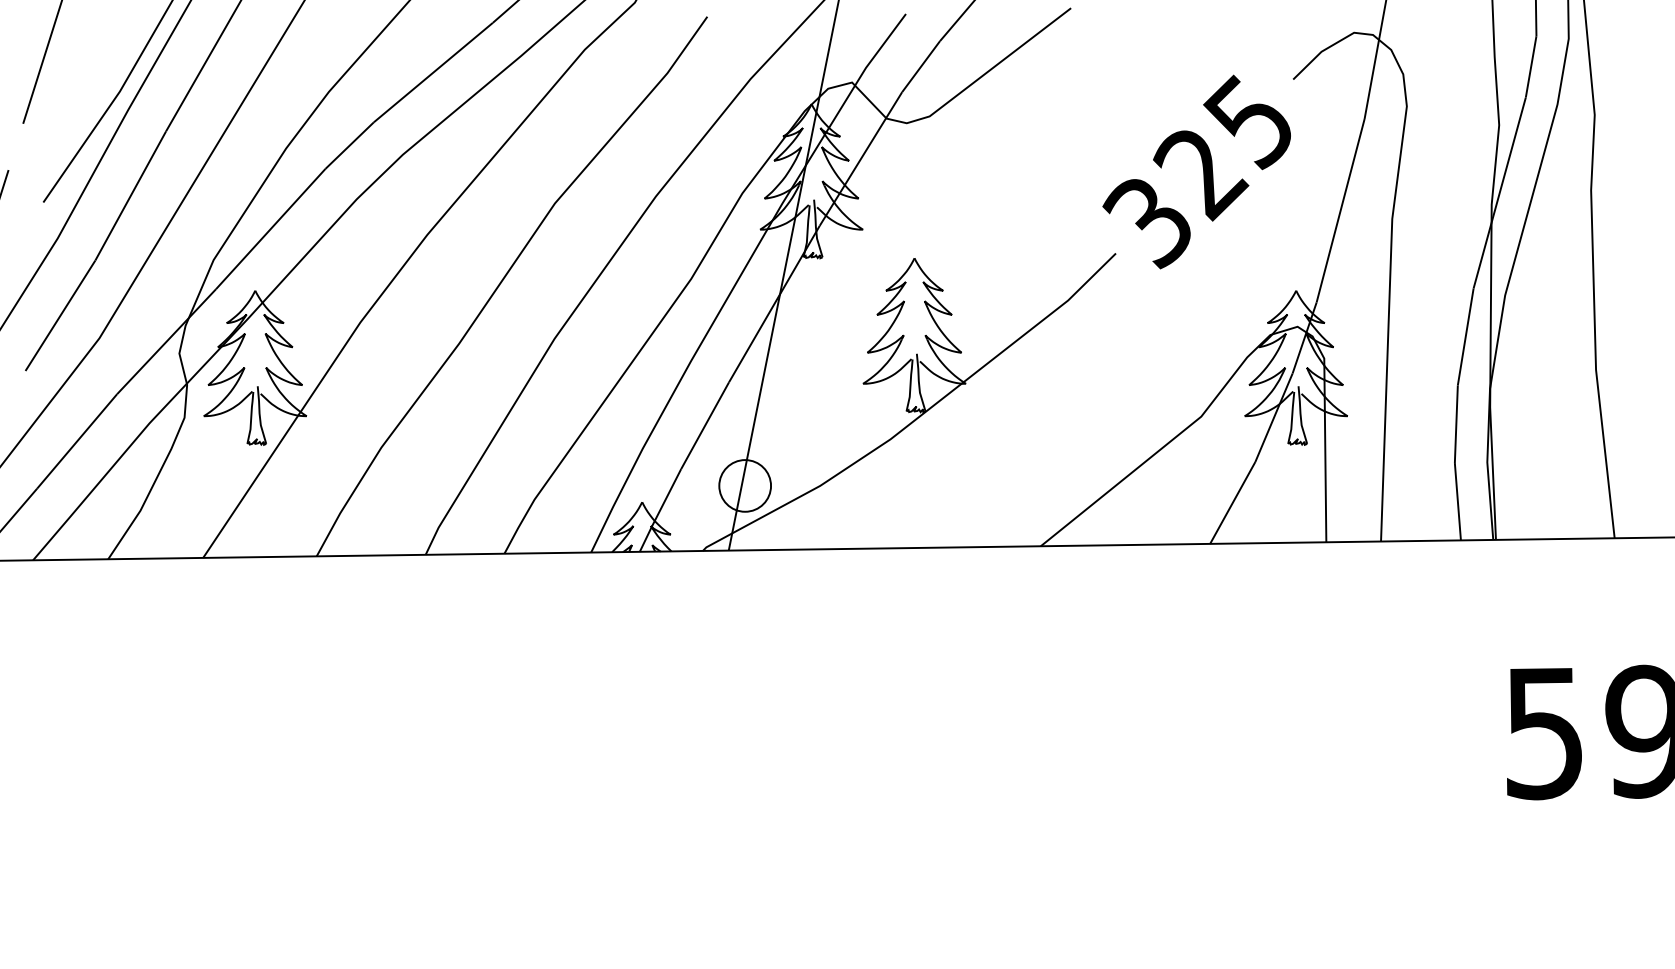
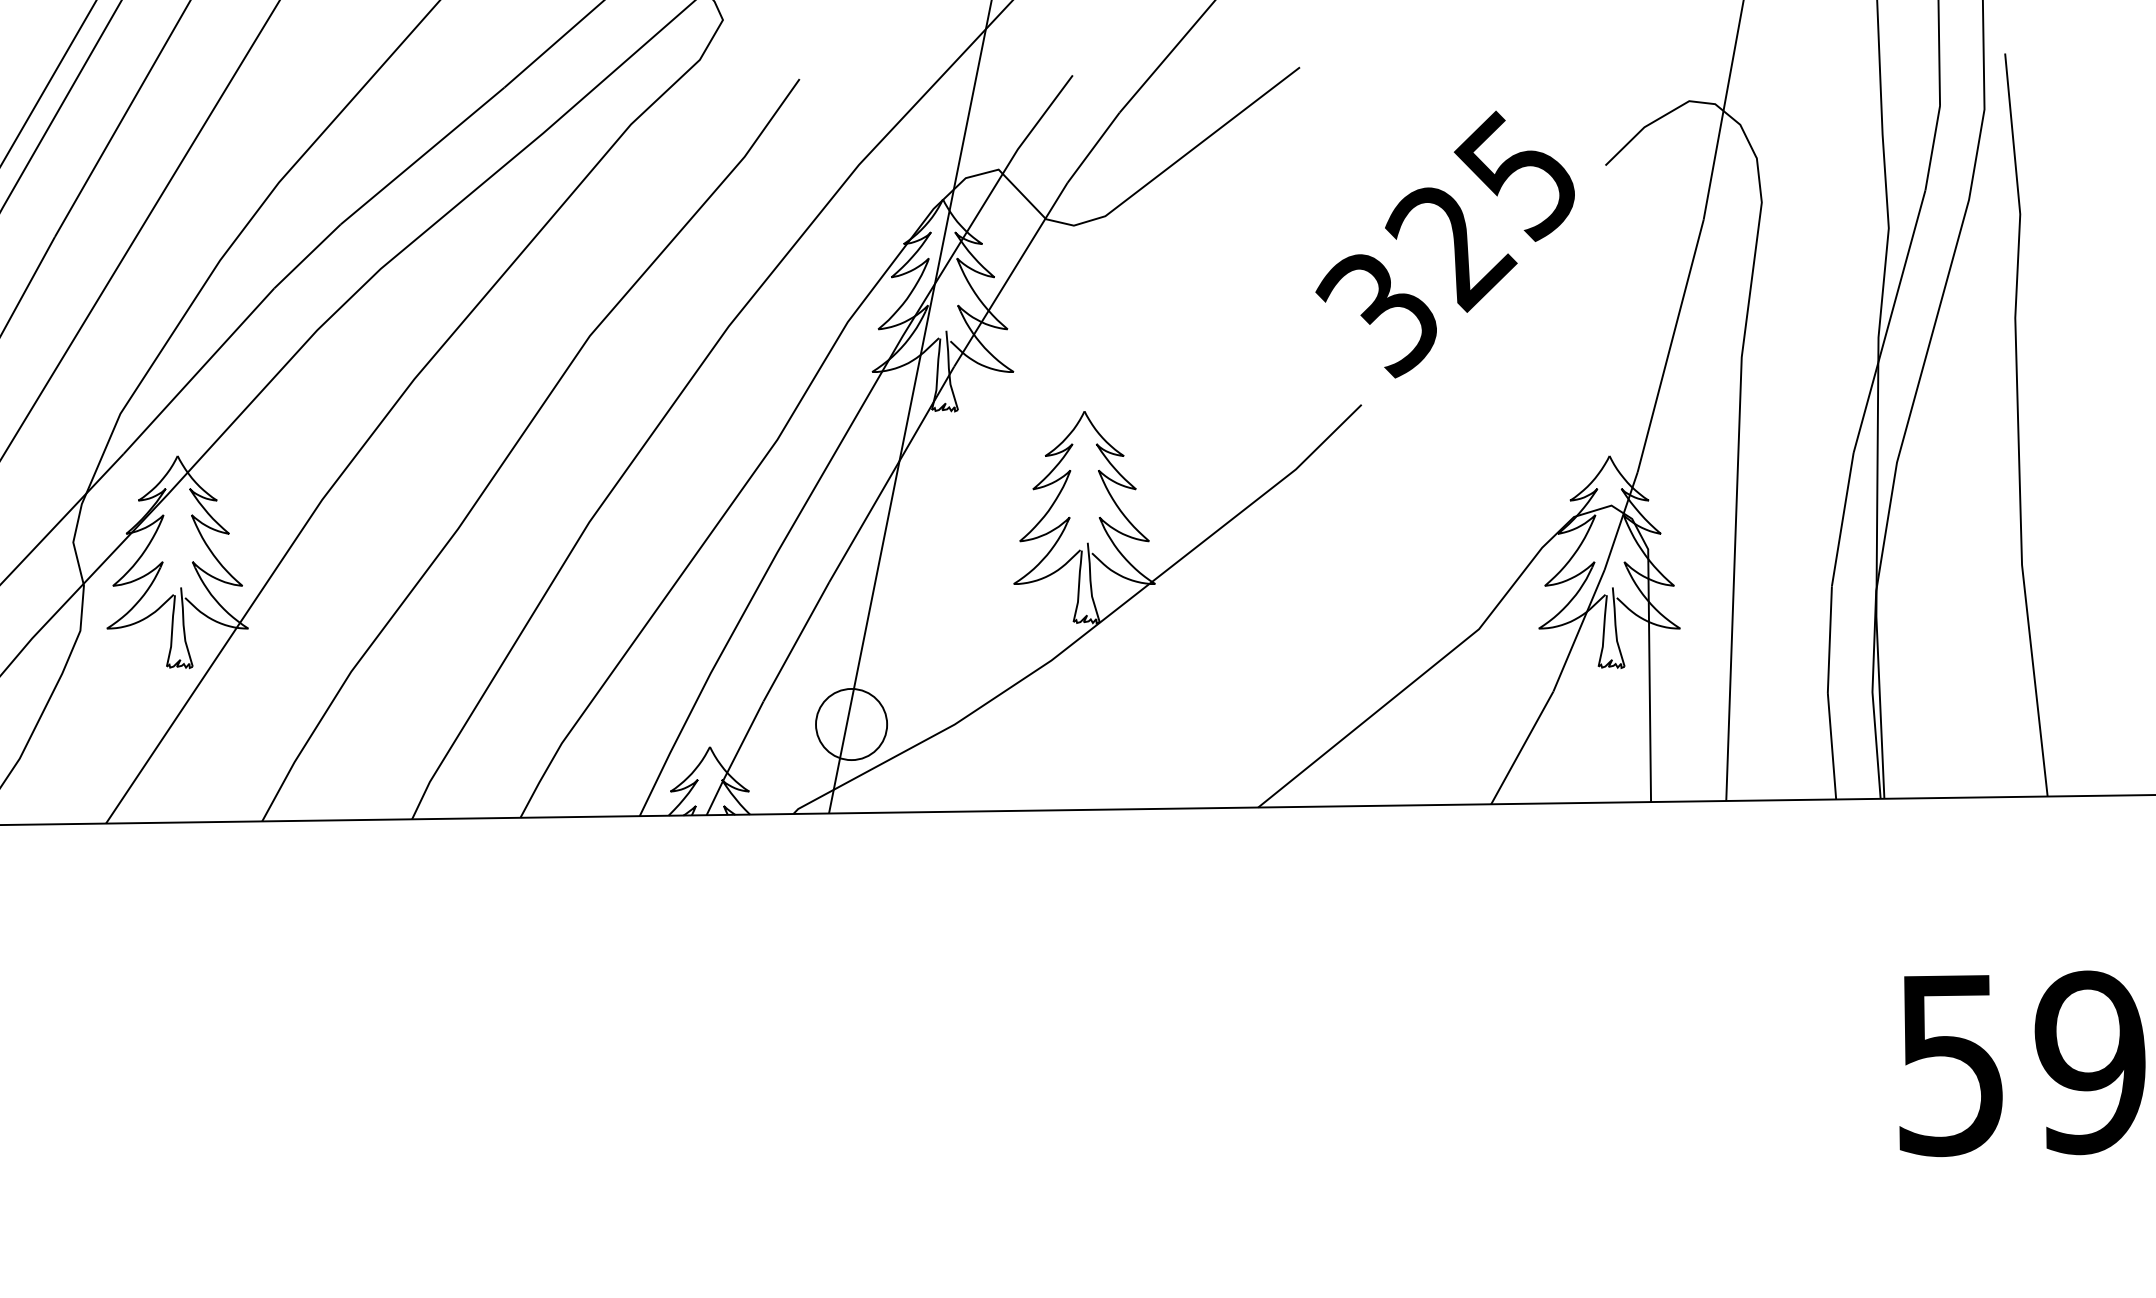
text: (1196, 171) -> (1444, 243), moved

